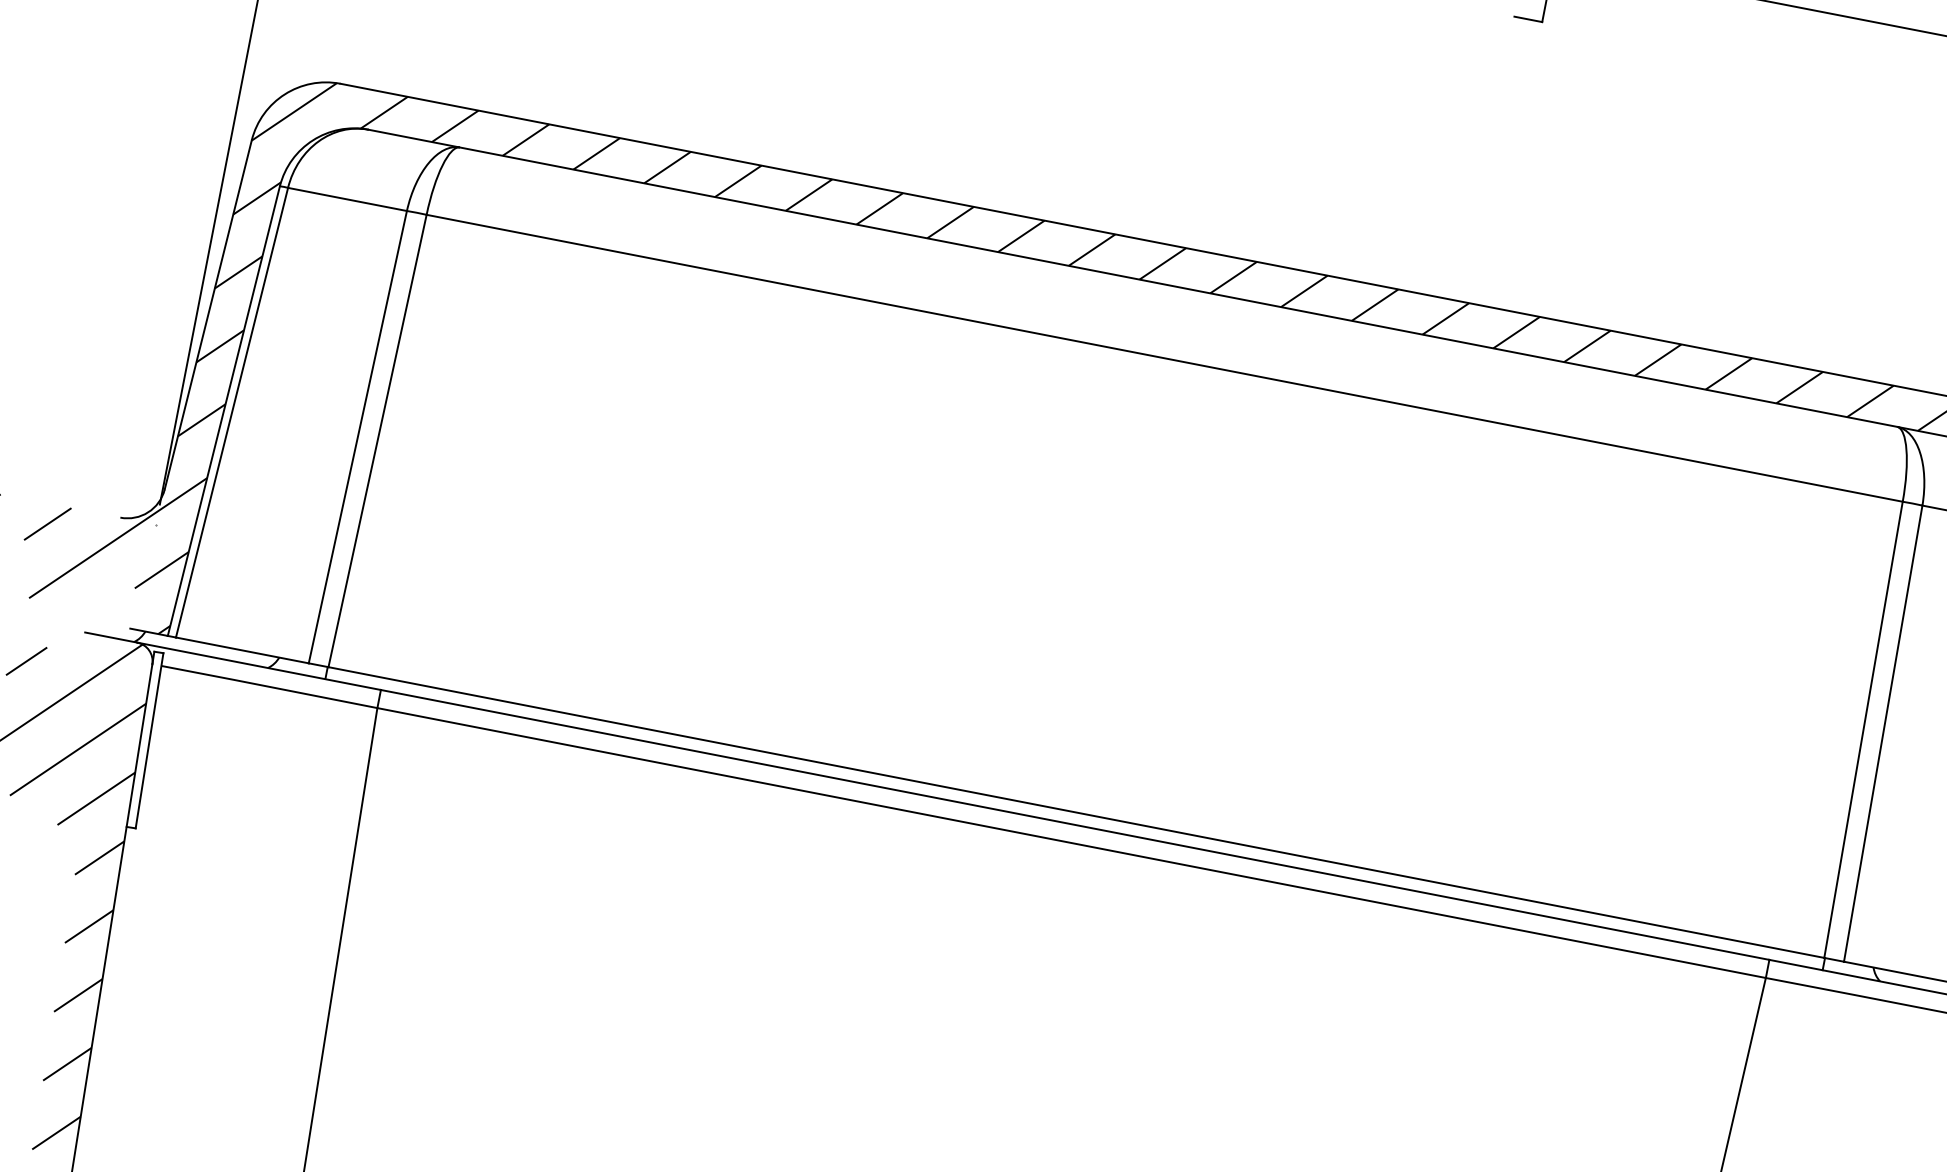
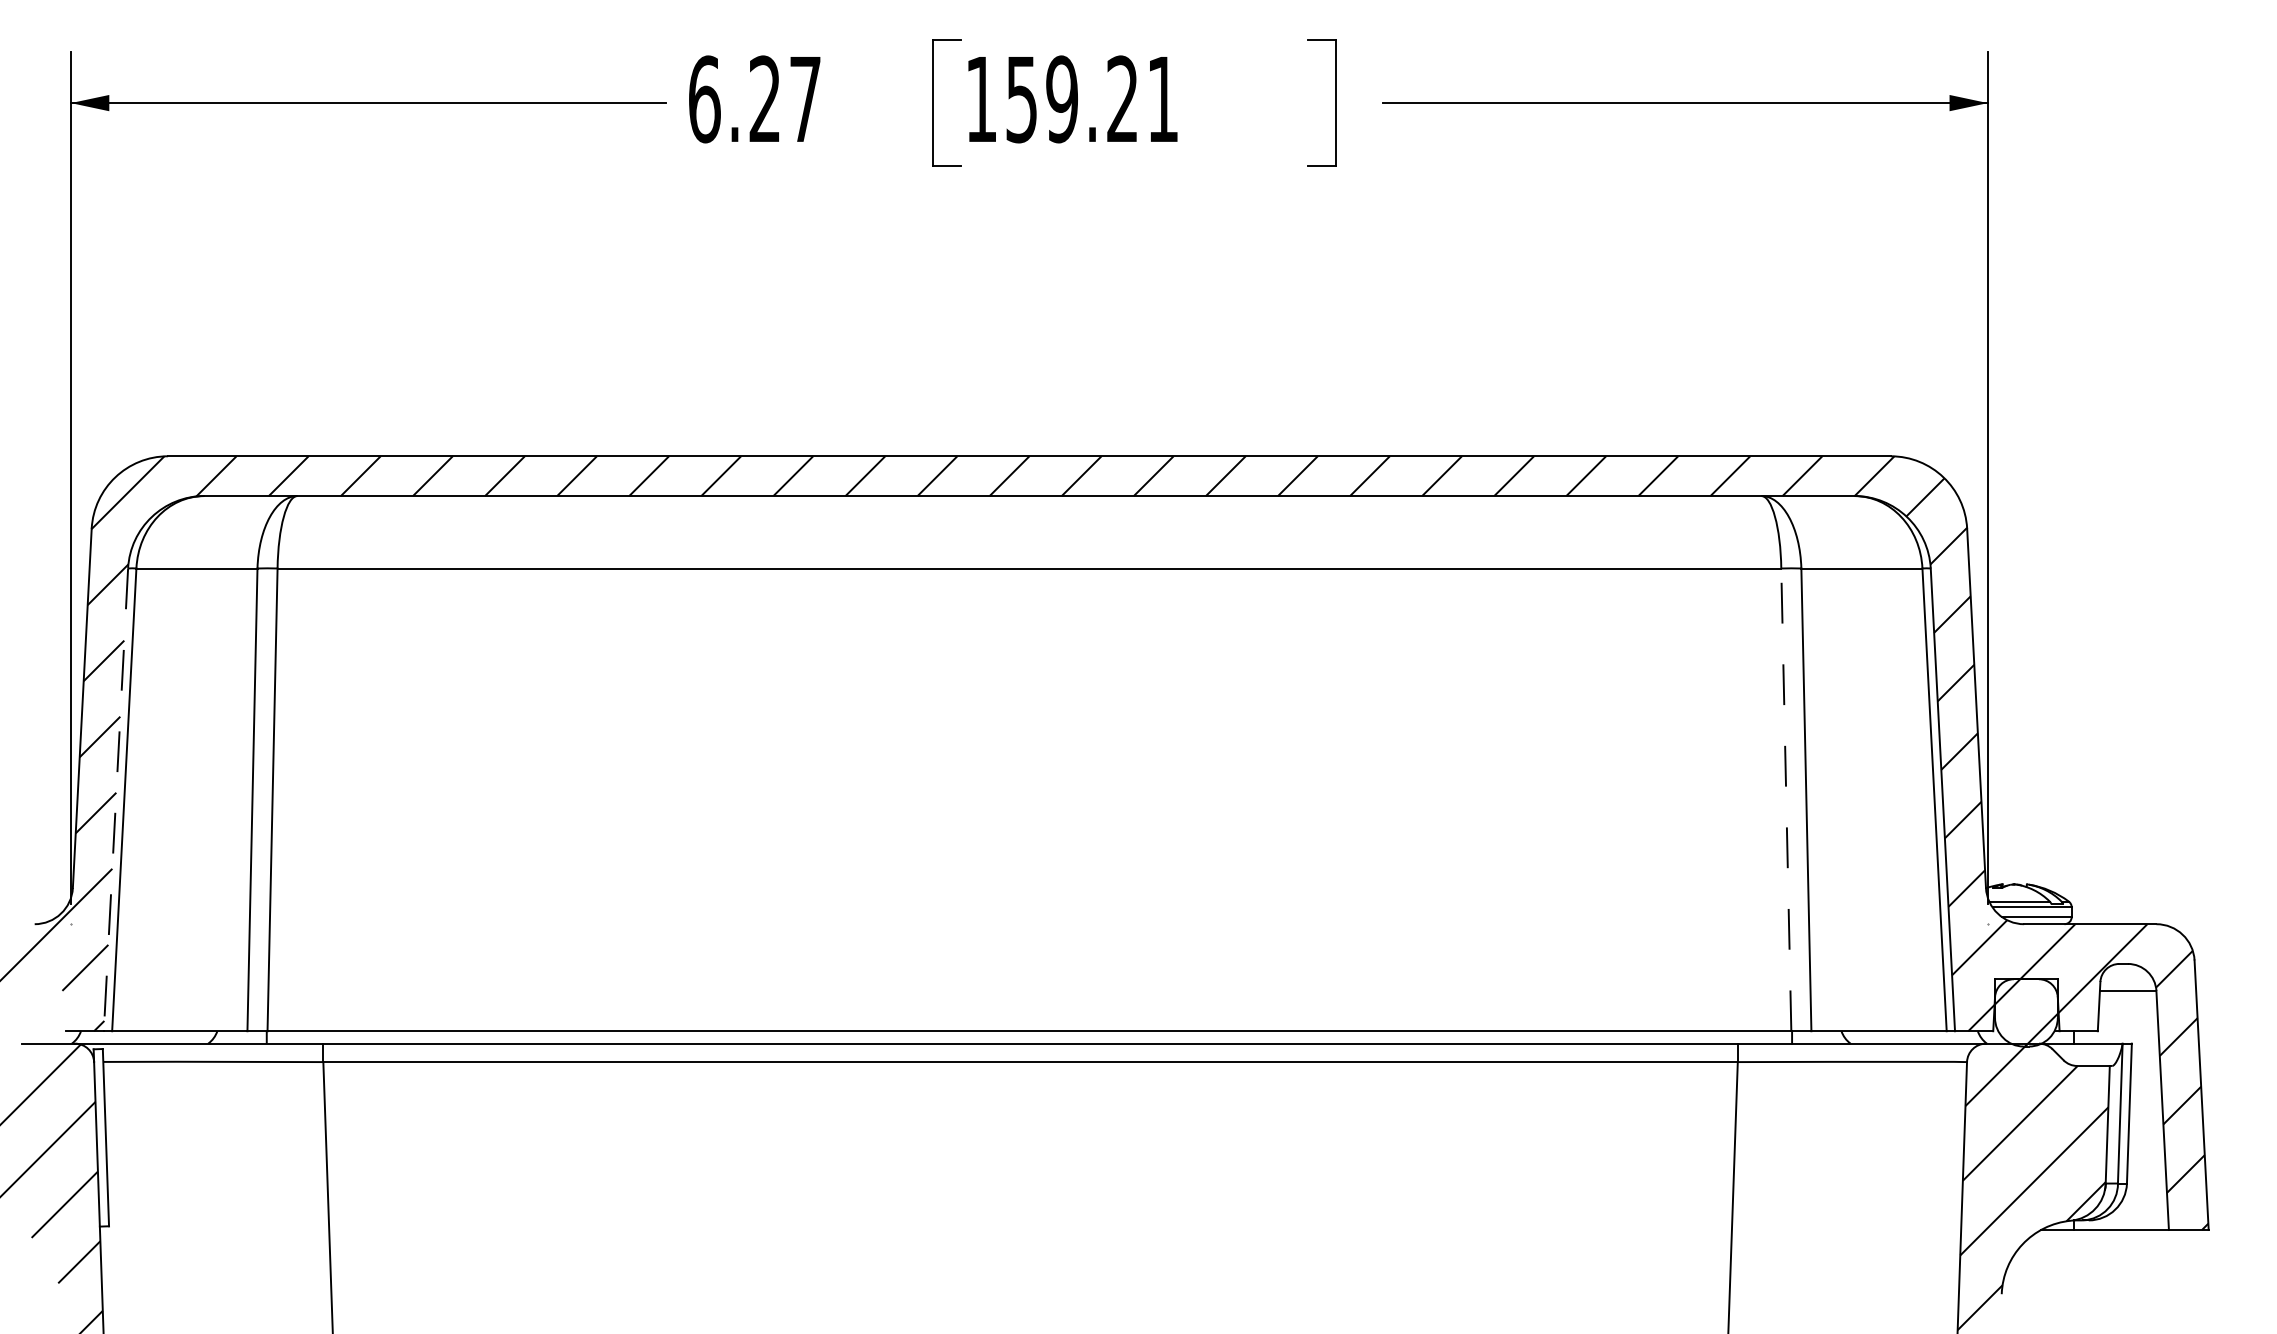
line: (223, 410) -> (115, 799), solid -> dashed
line: (1863, 729) -> (1786, 799), solid -> dashed

